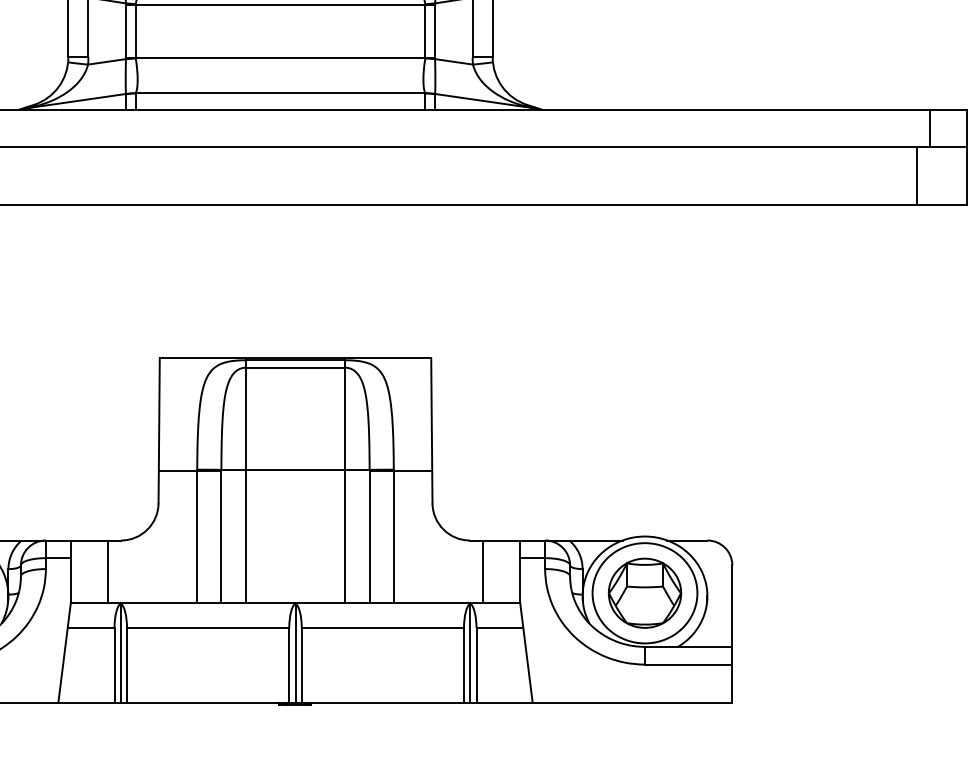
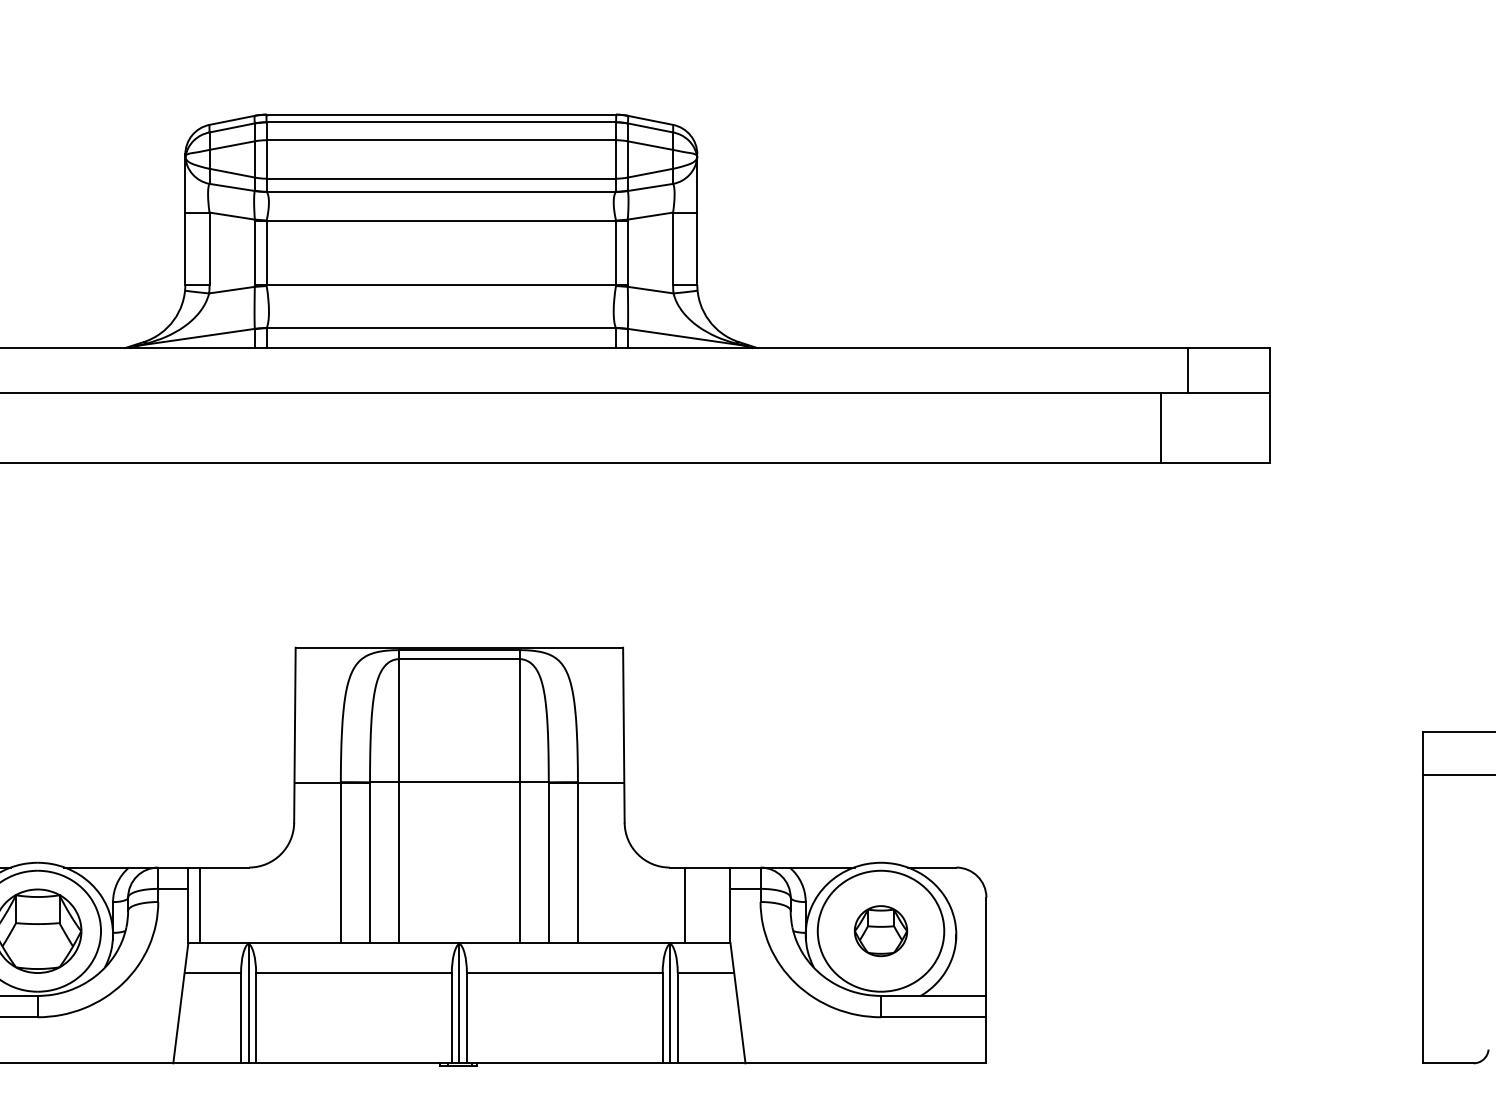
line: (929, 128) -> (1188, 370), moved
line: (917, 175) -> (1161, 427), moved
line: (108, 571) -> (199, 904), moved
part: (644, 592) -> (880, 930), size x0.6

